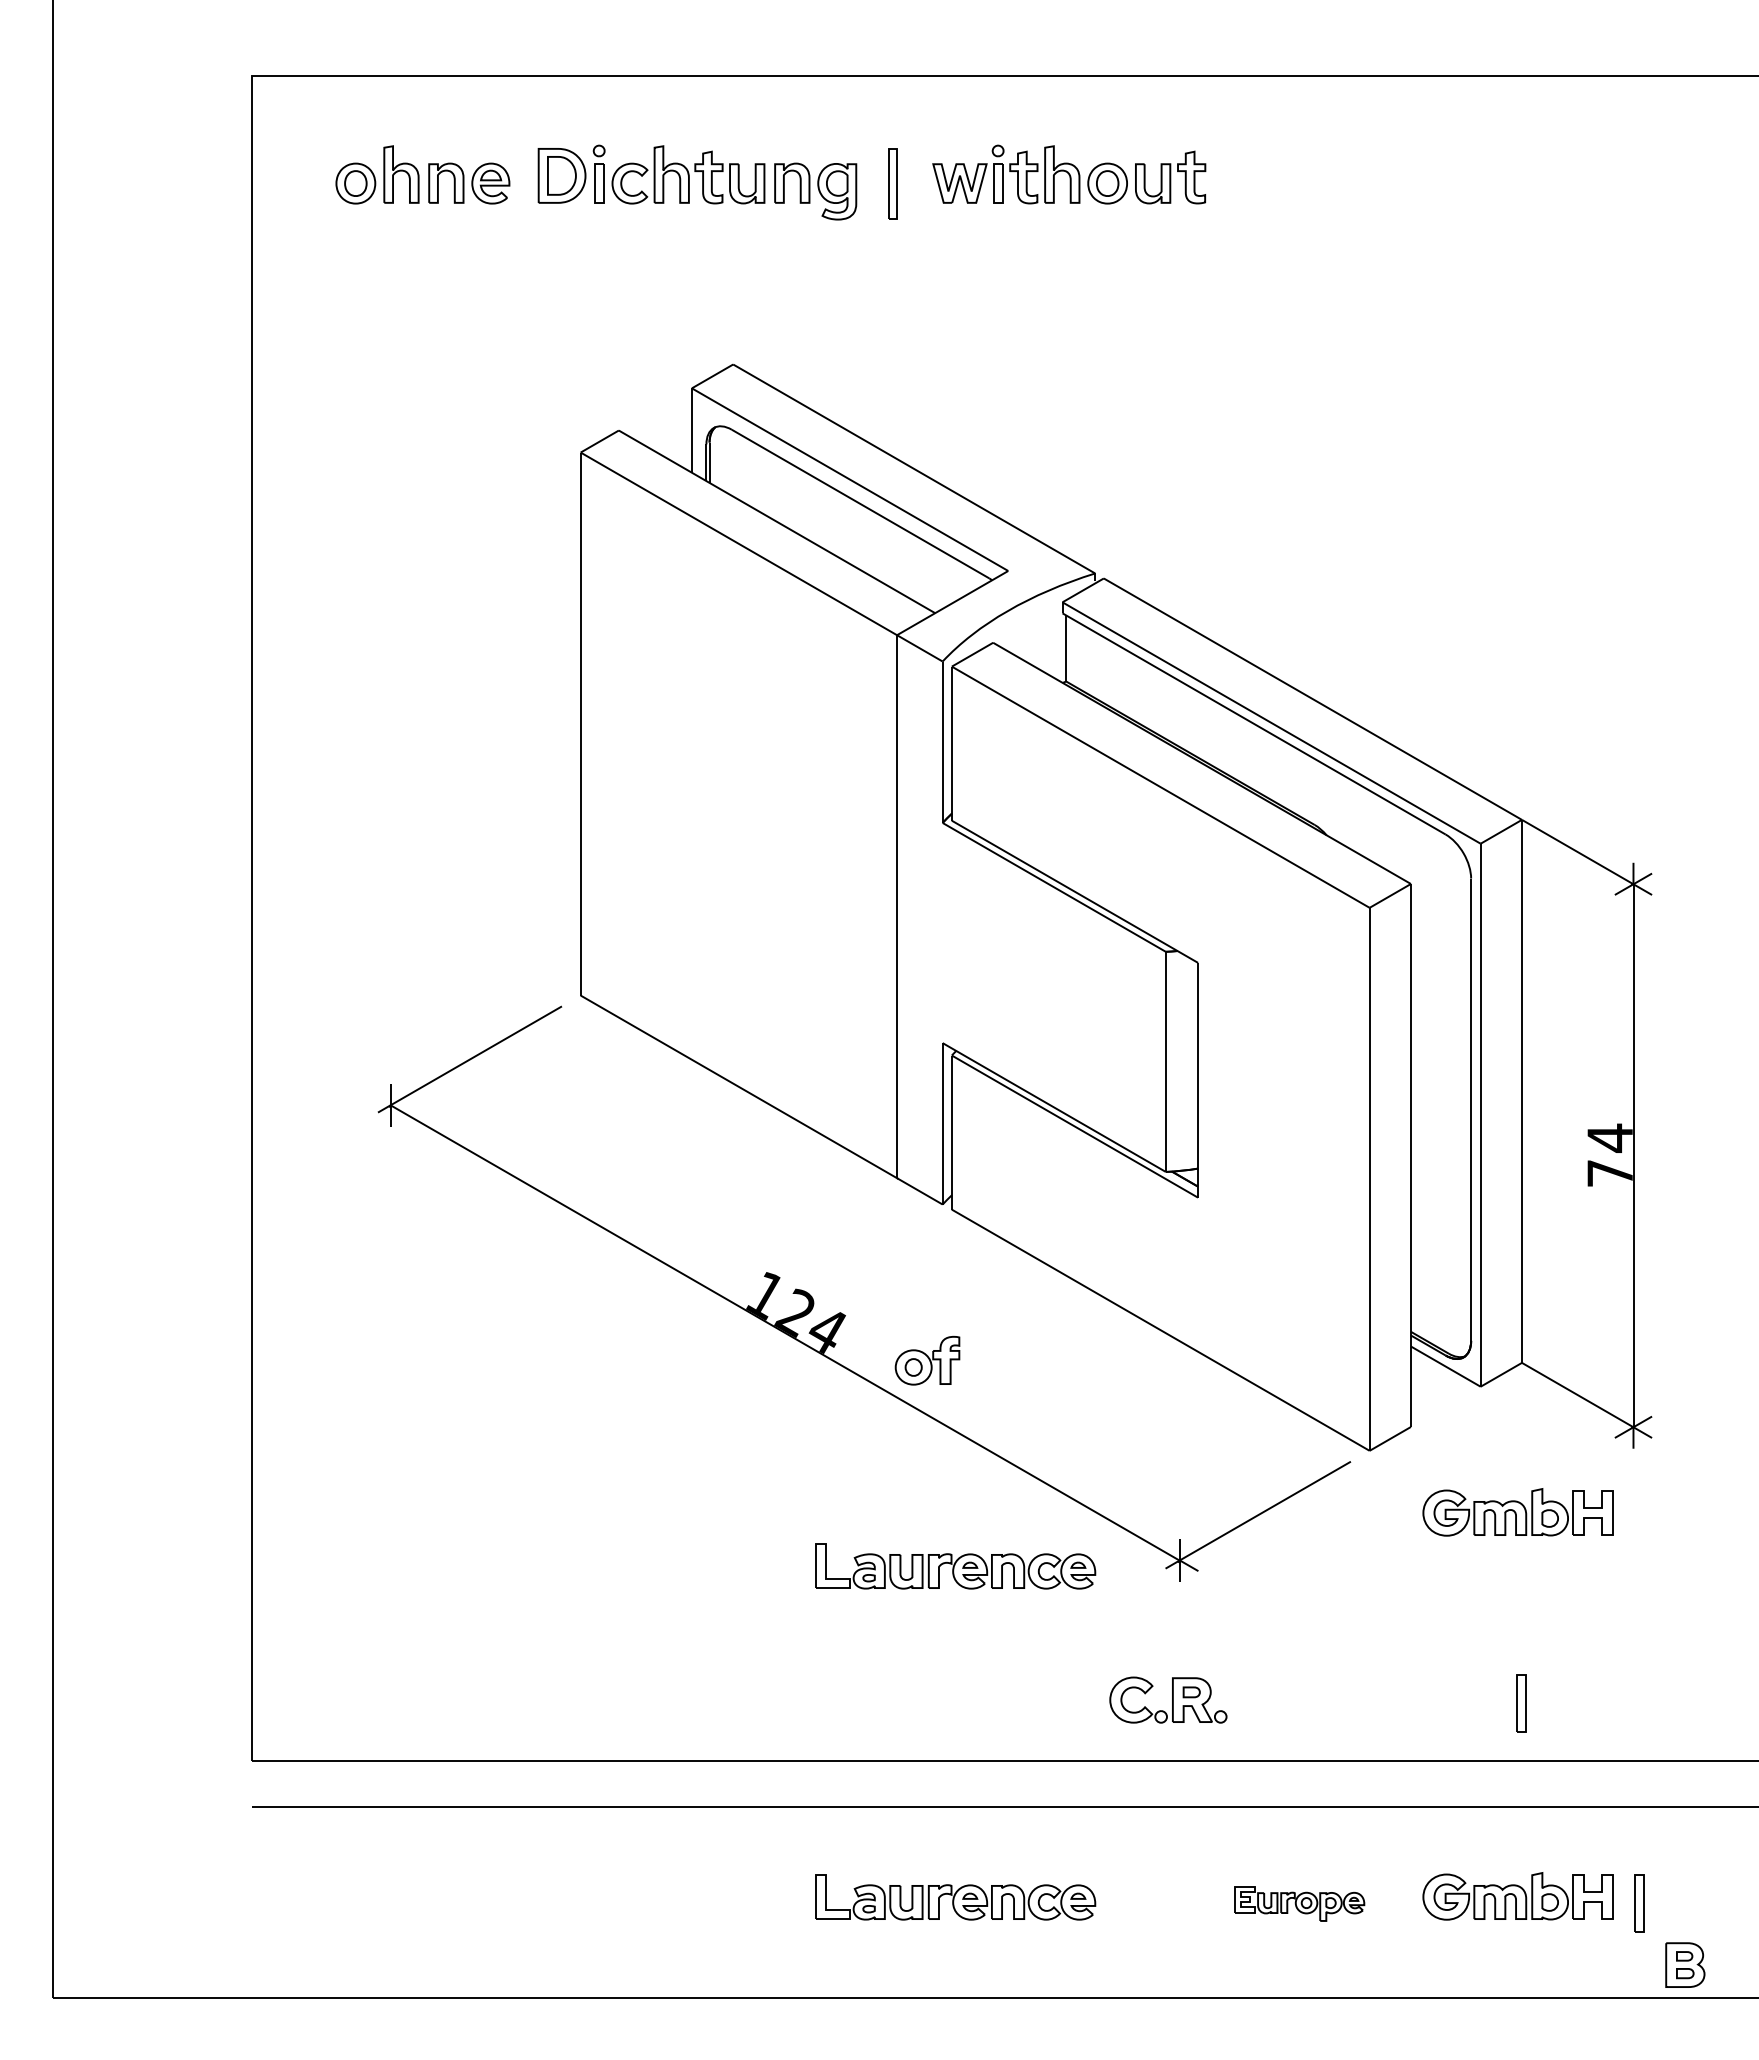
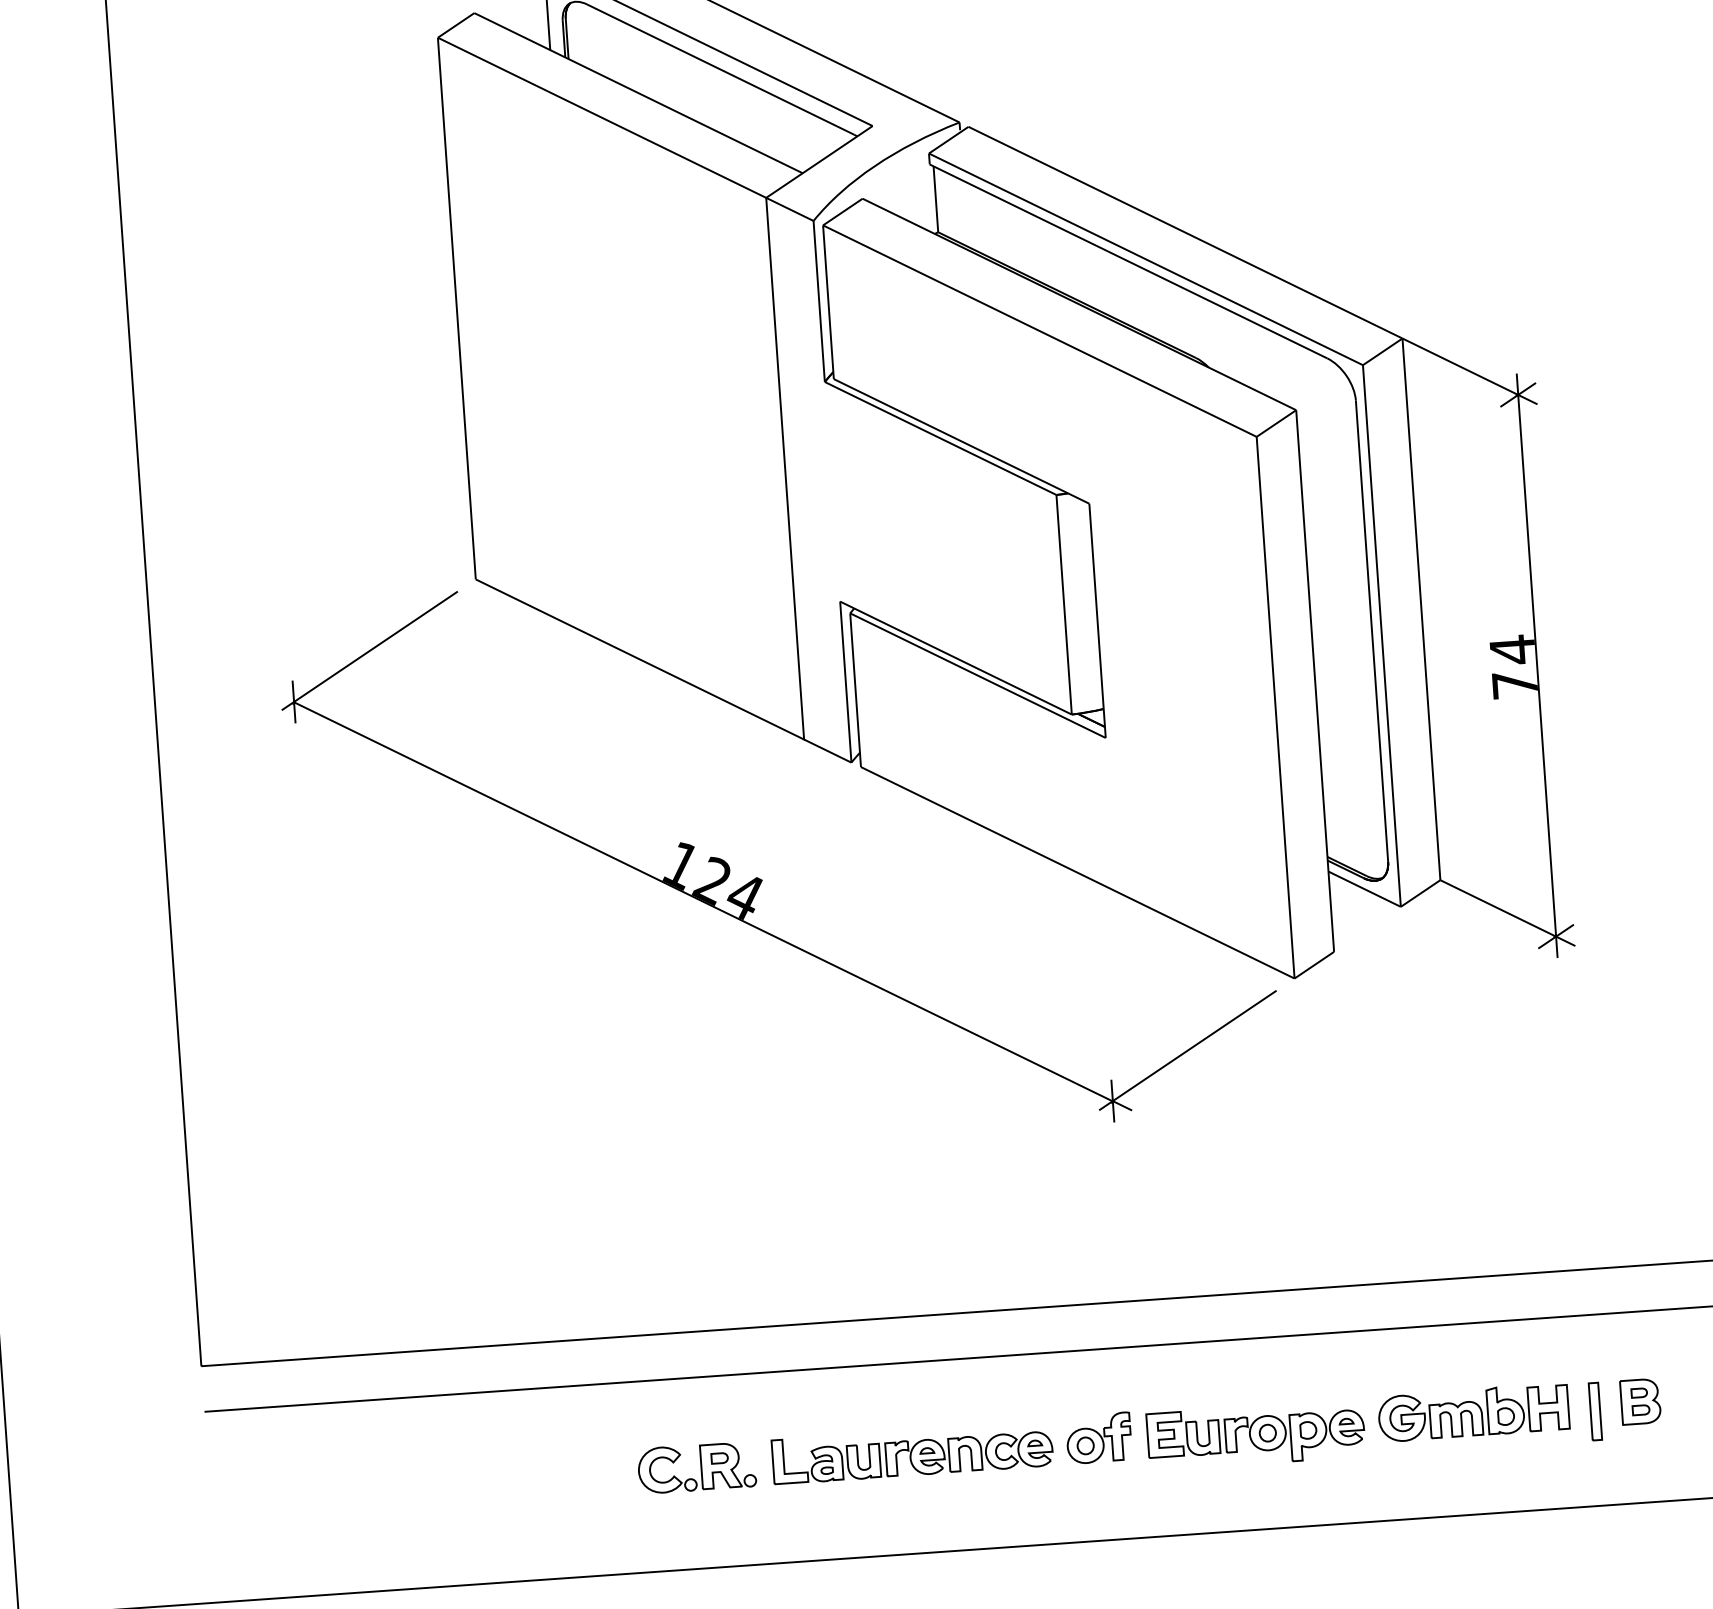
part: (927, 1360) -> (1098, 1437), moved
part: (1517, 1512) -> (1446, 1029), removed
part: (955, 1566) -> (889, 1122), removed
part: (1168, 1699) -> (697, 1467), moved
part: (1521, 1703) -> (1463, 1220), removed
part: (1299, 1903) -> (1256, 1435), size x1.67
part: (1685, 1964) -> (1640, 1401), moved

